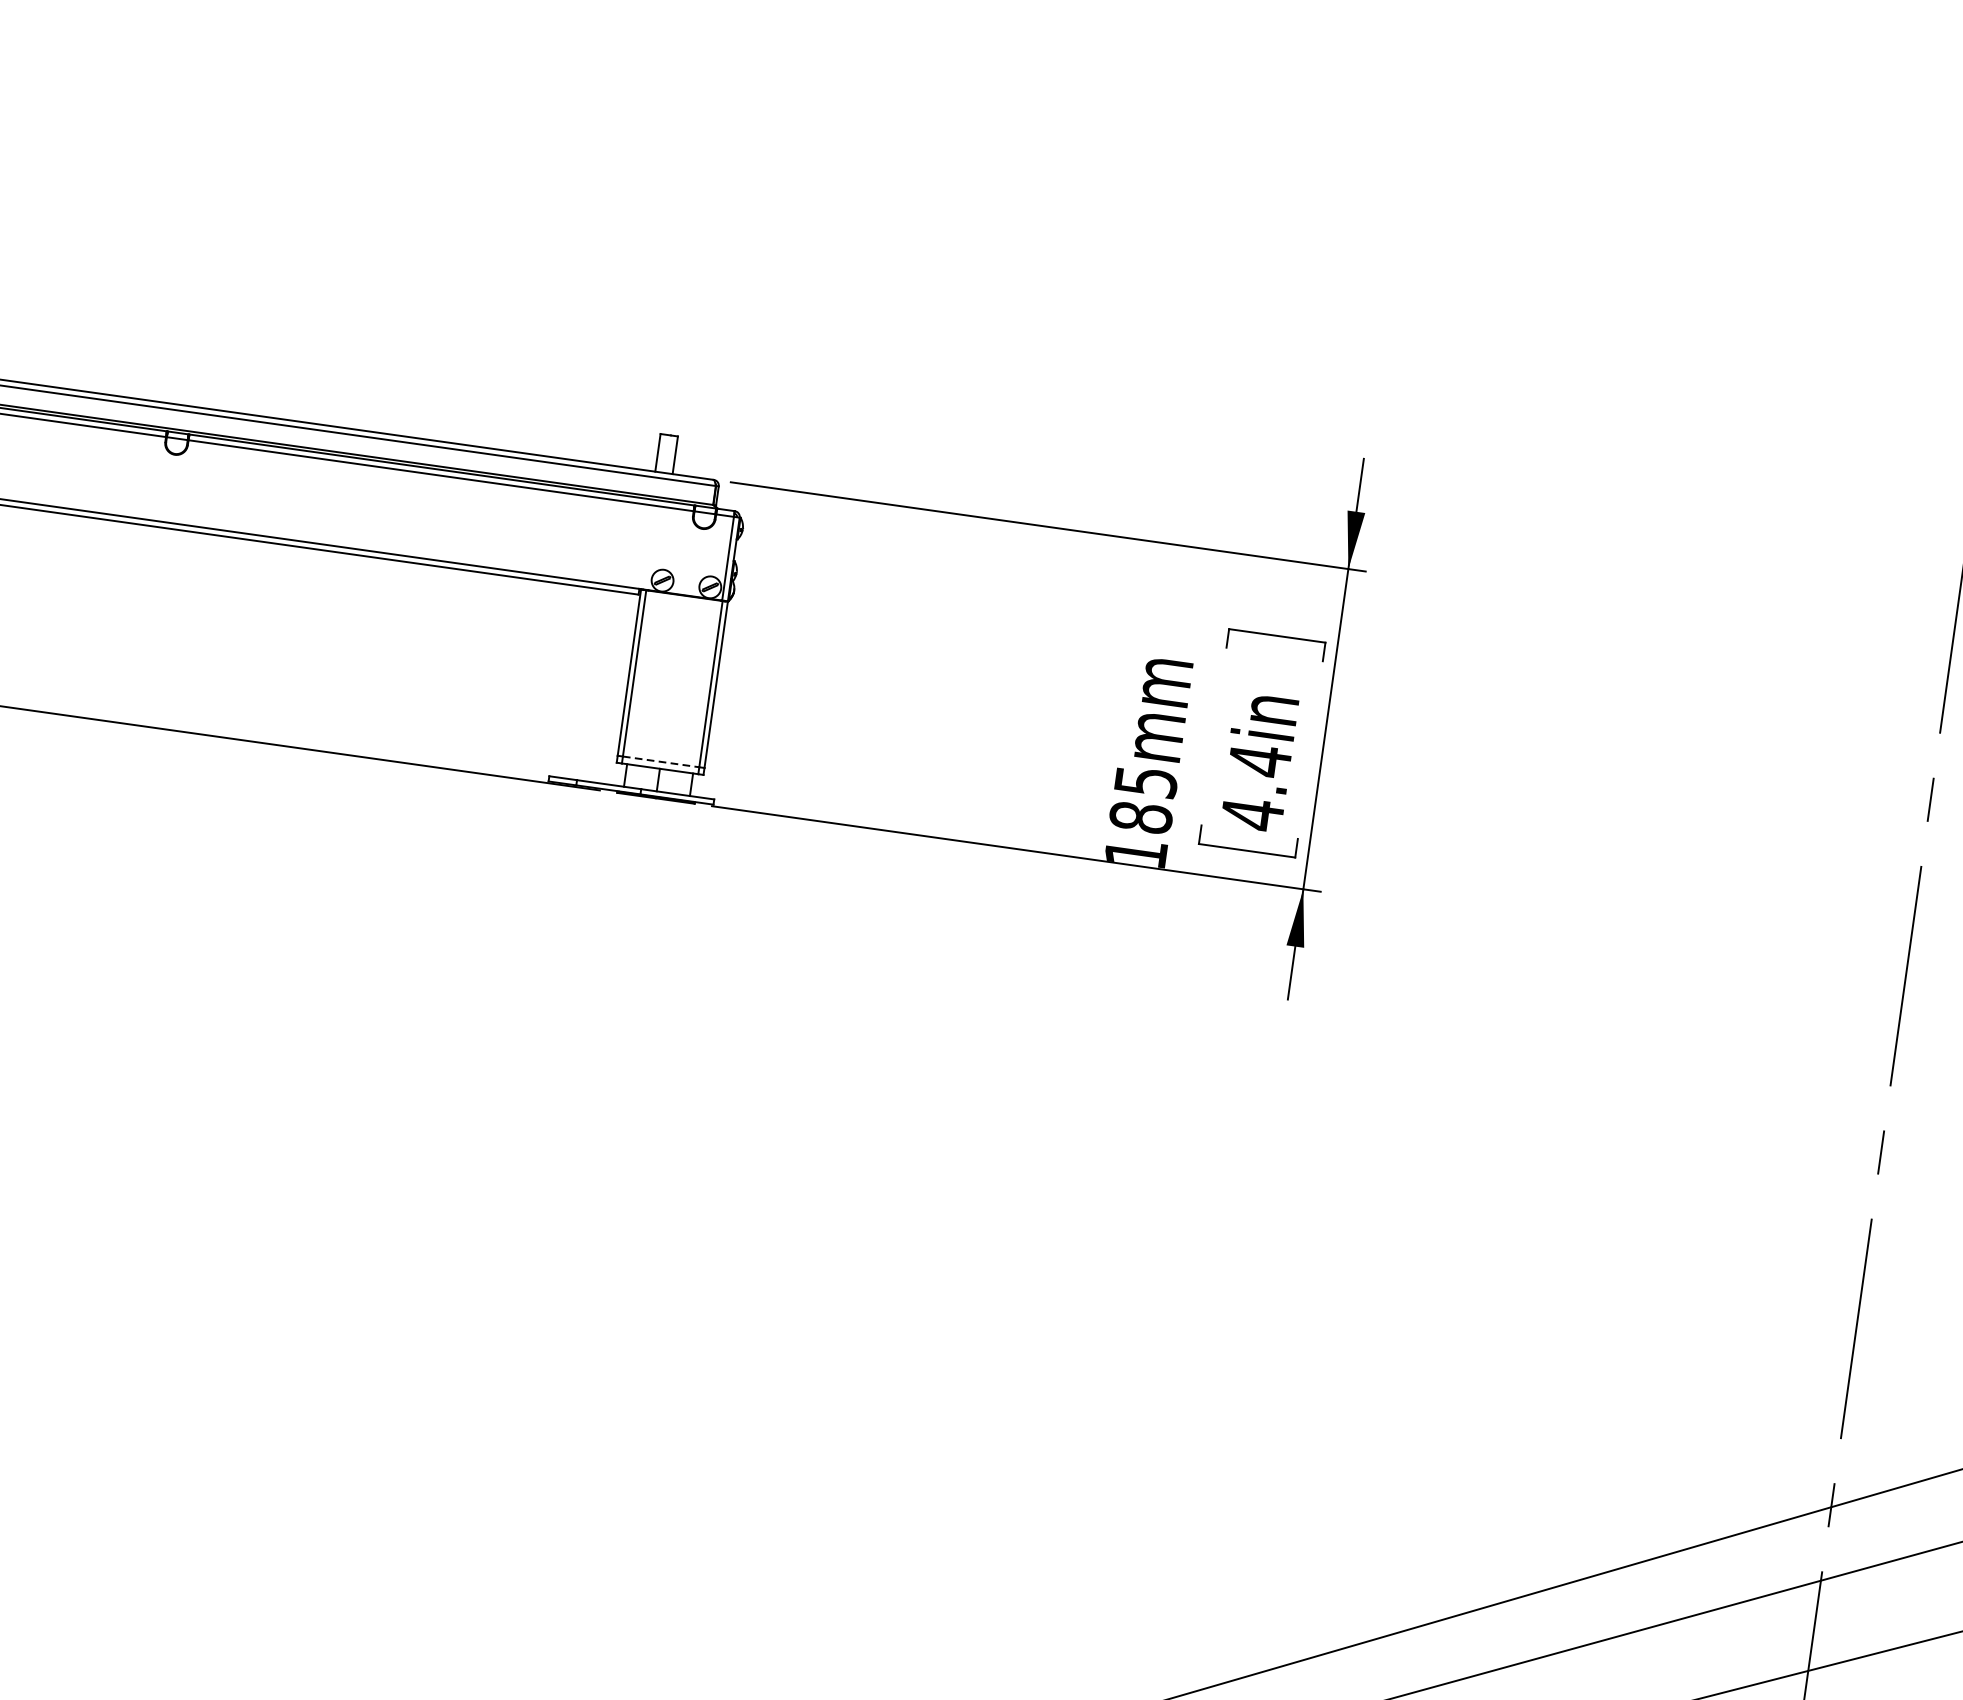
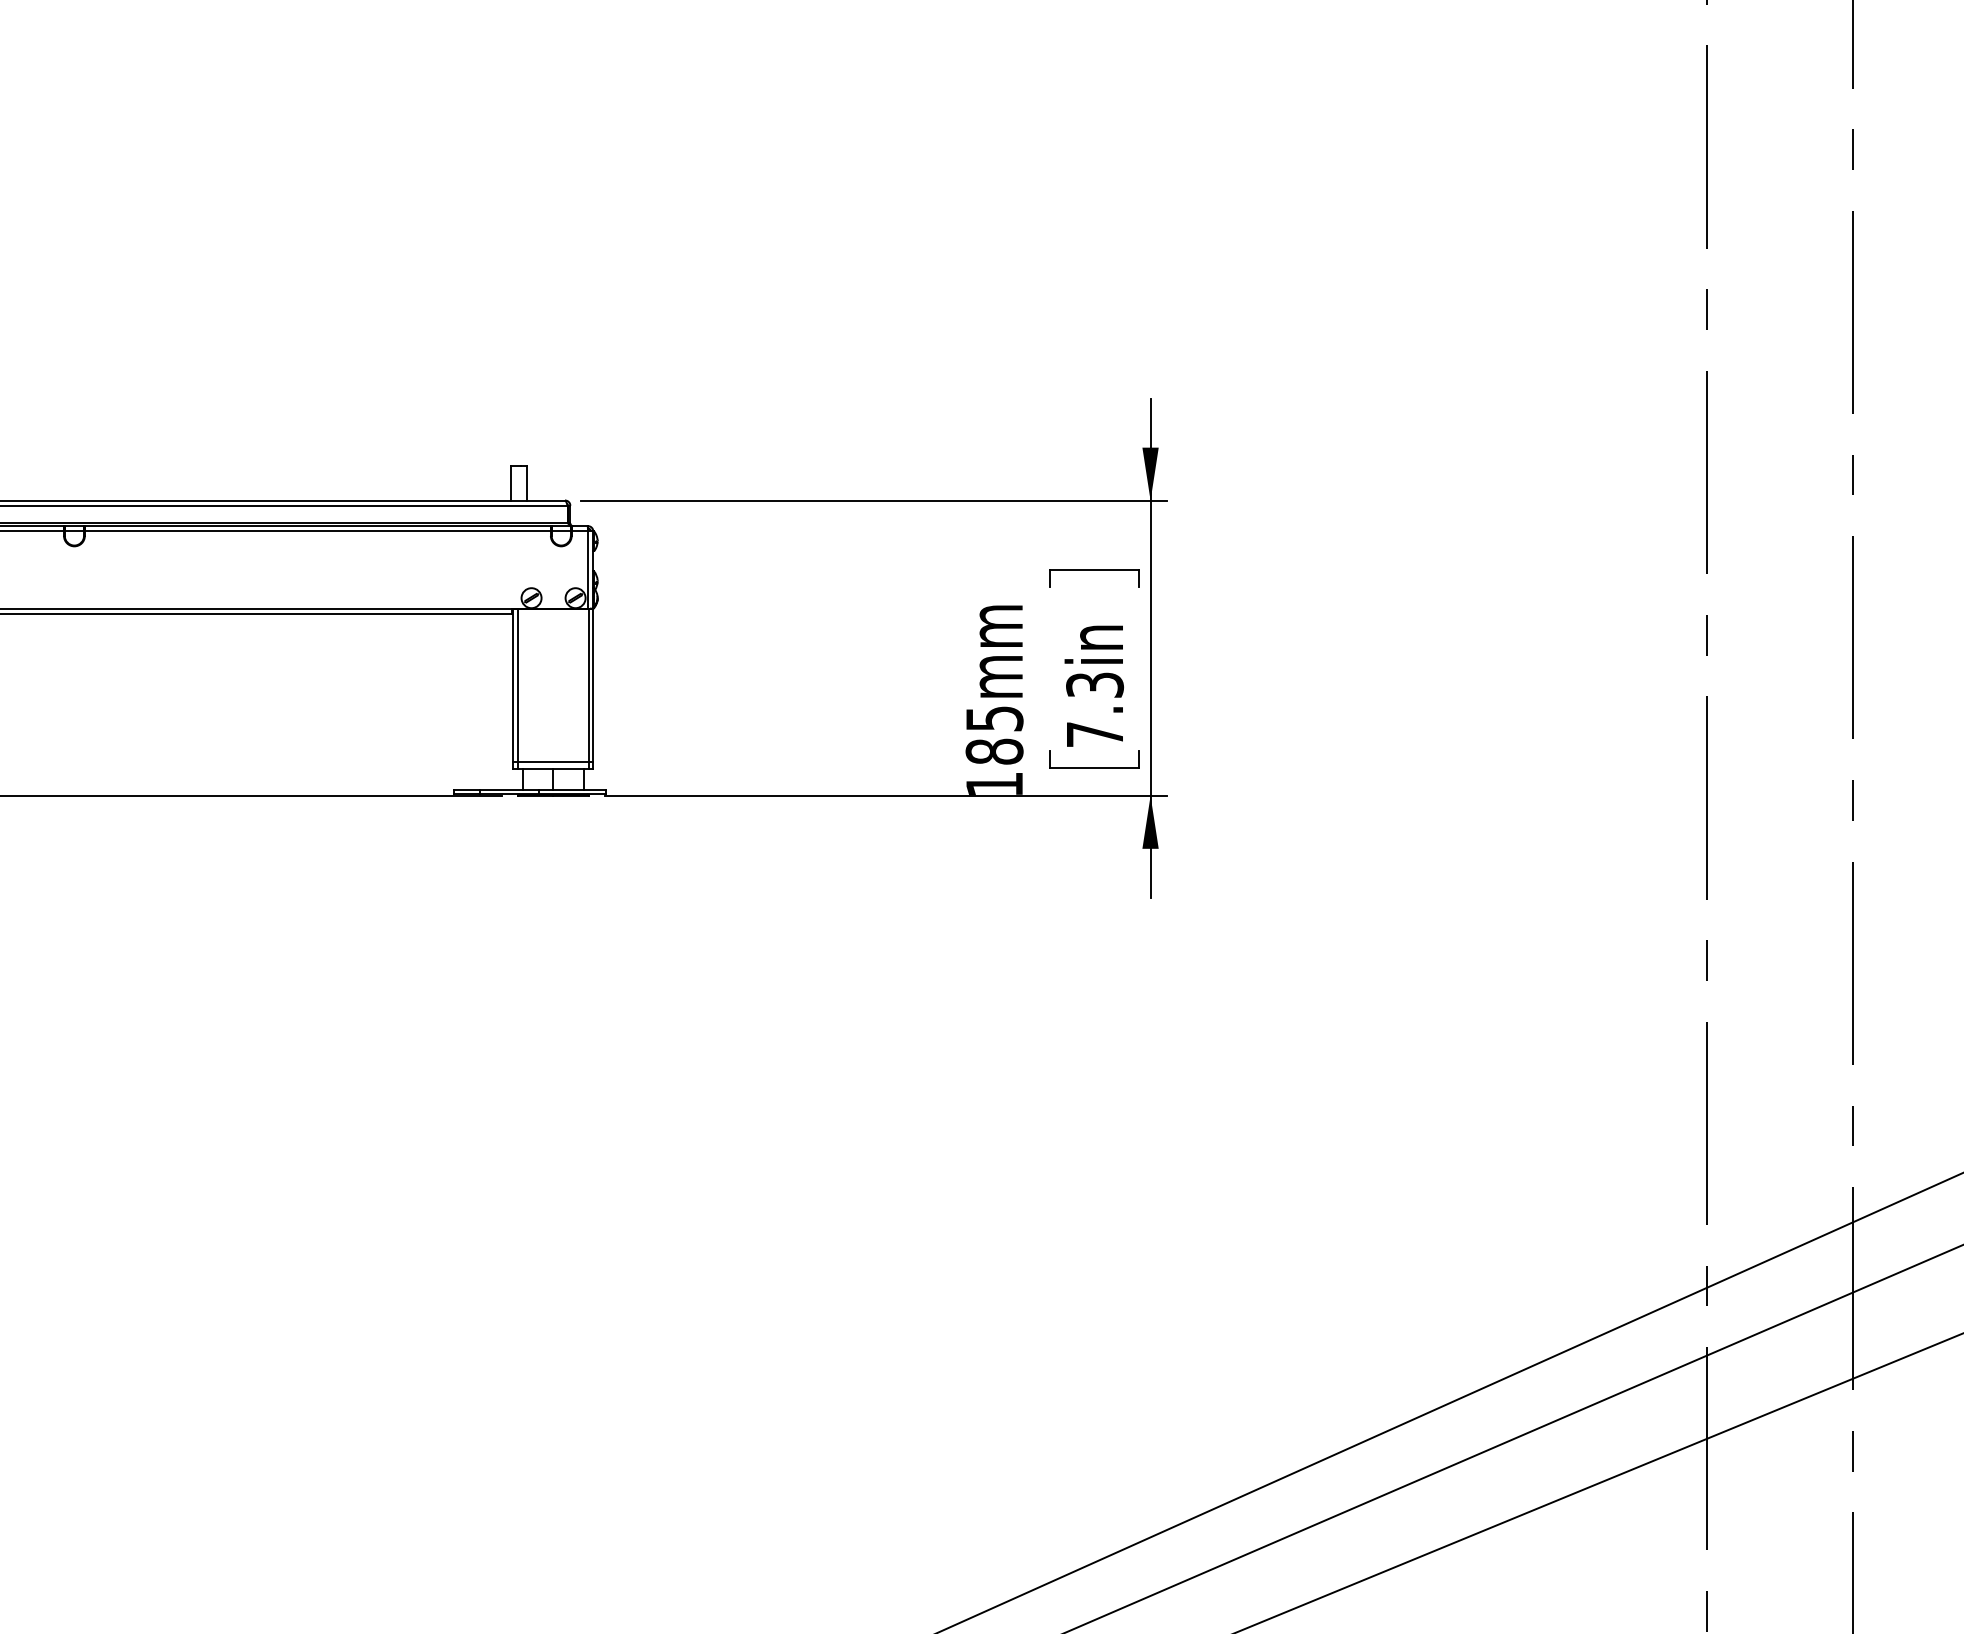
line: (661, 762) -> (553, 762), dashed -> solid
text: (1256, 787) -> (1095, 709), 4.4in -> 7.3in

